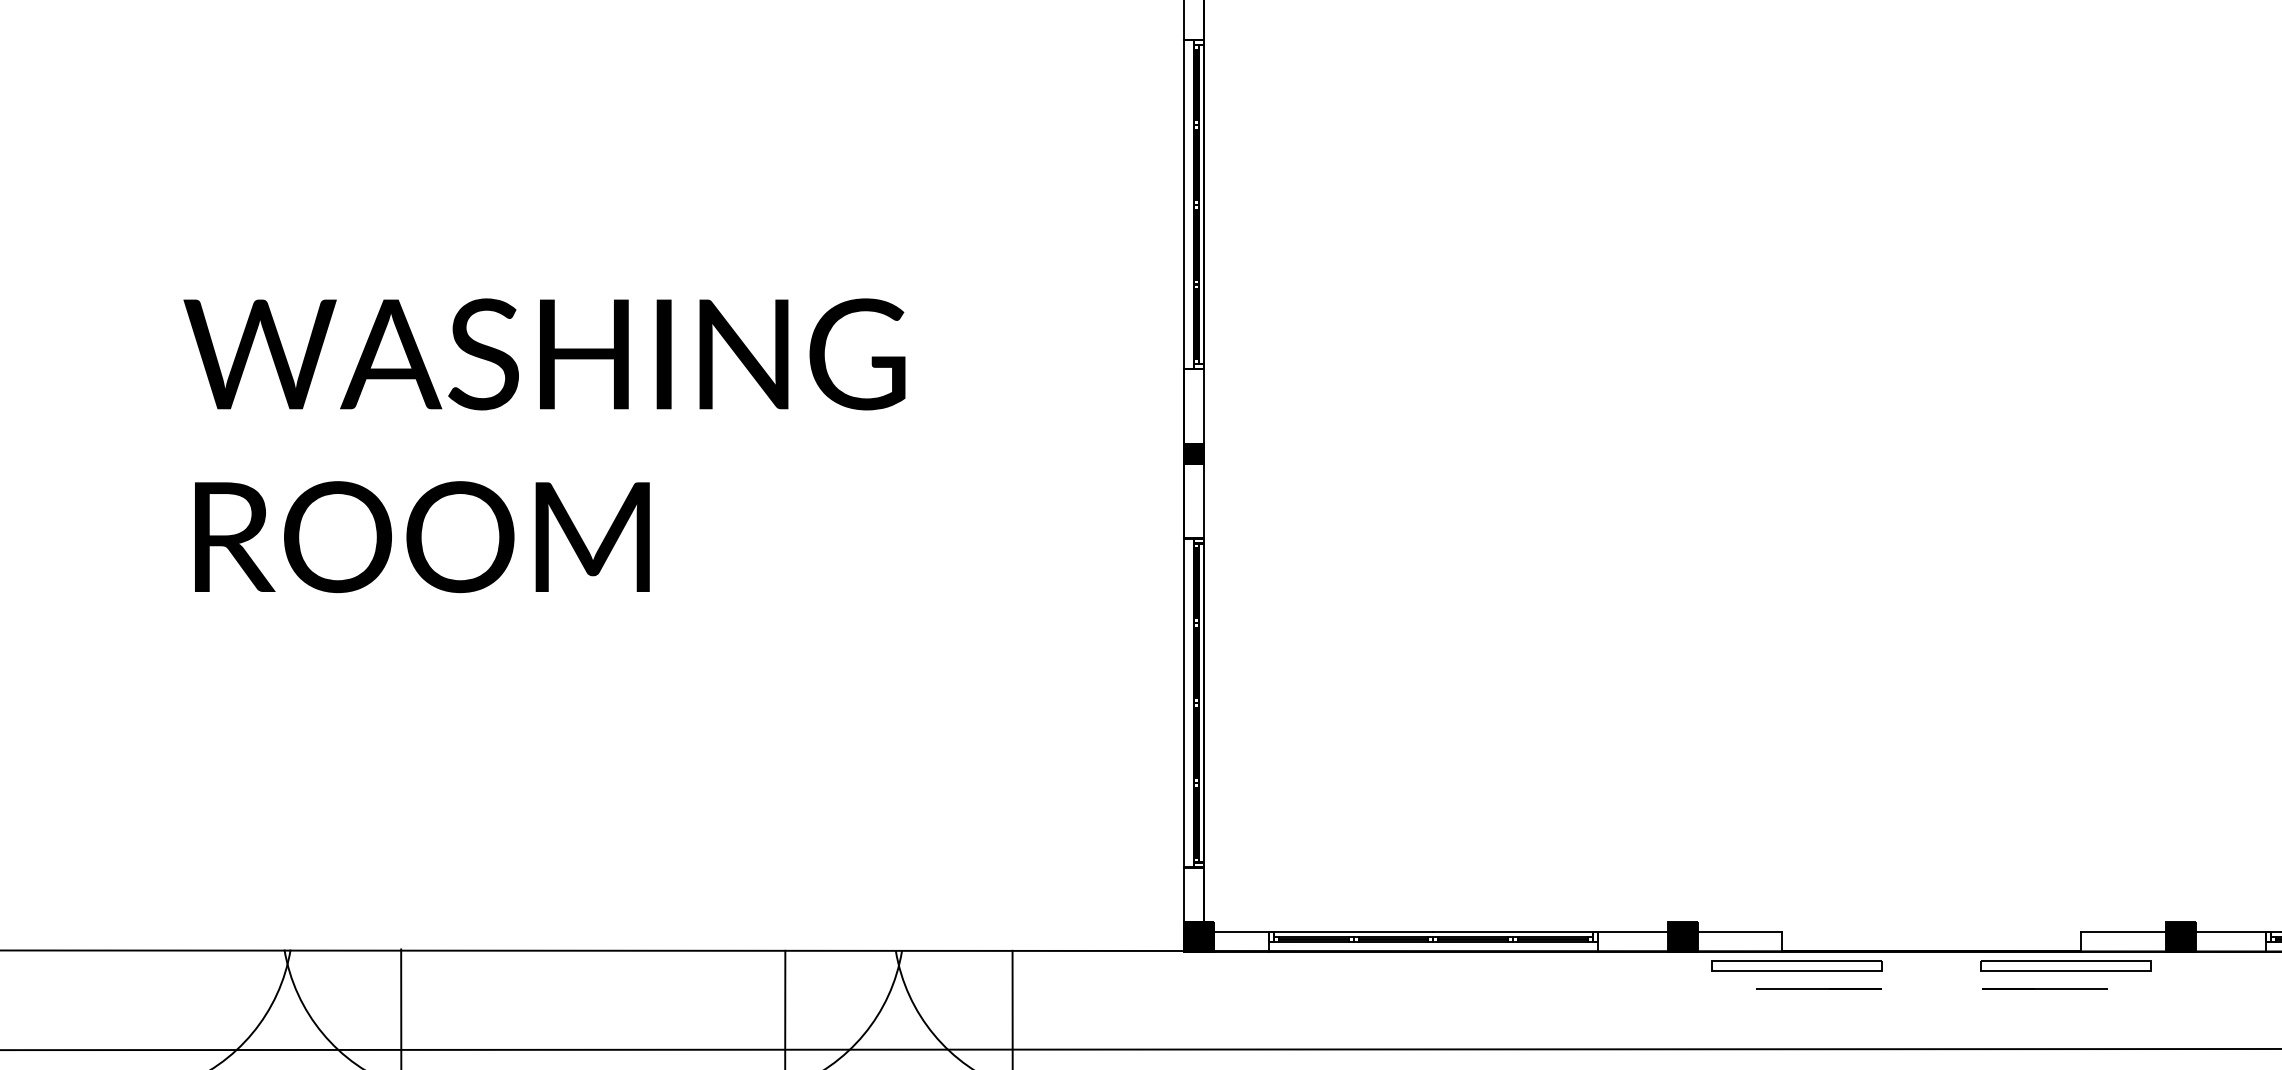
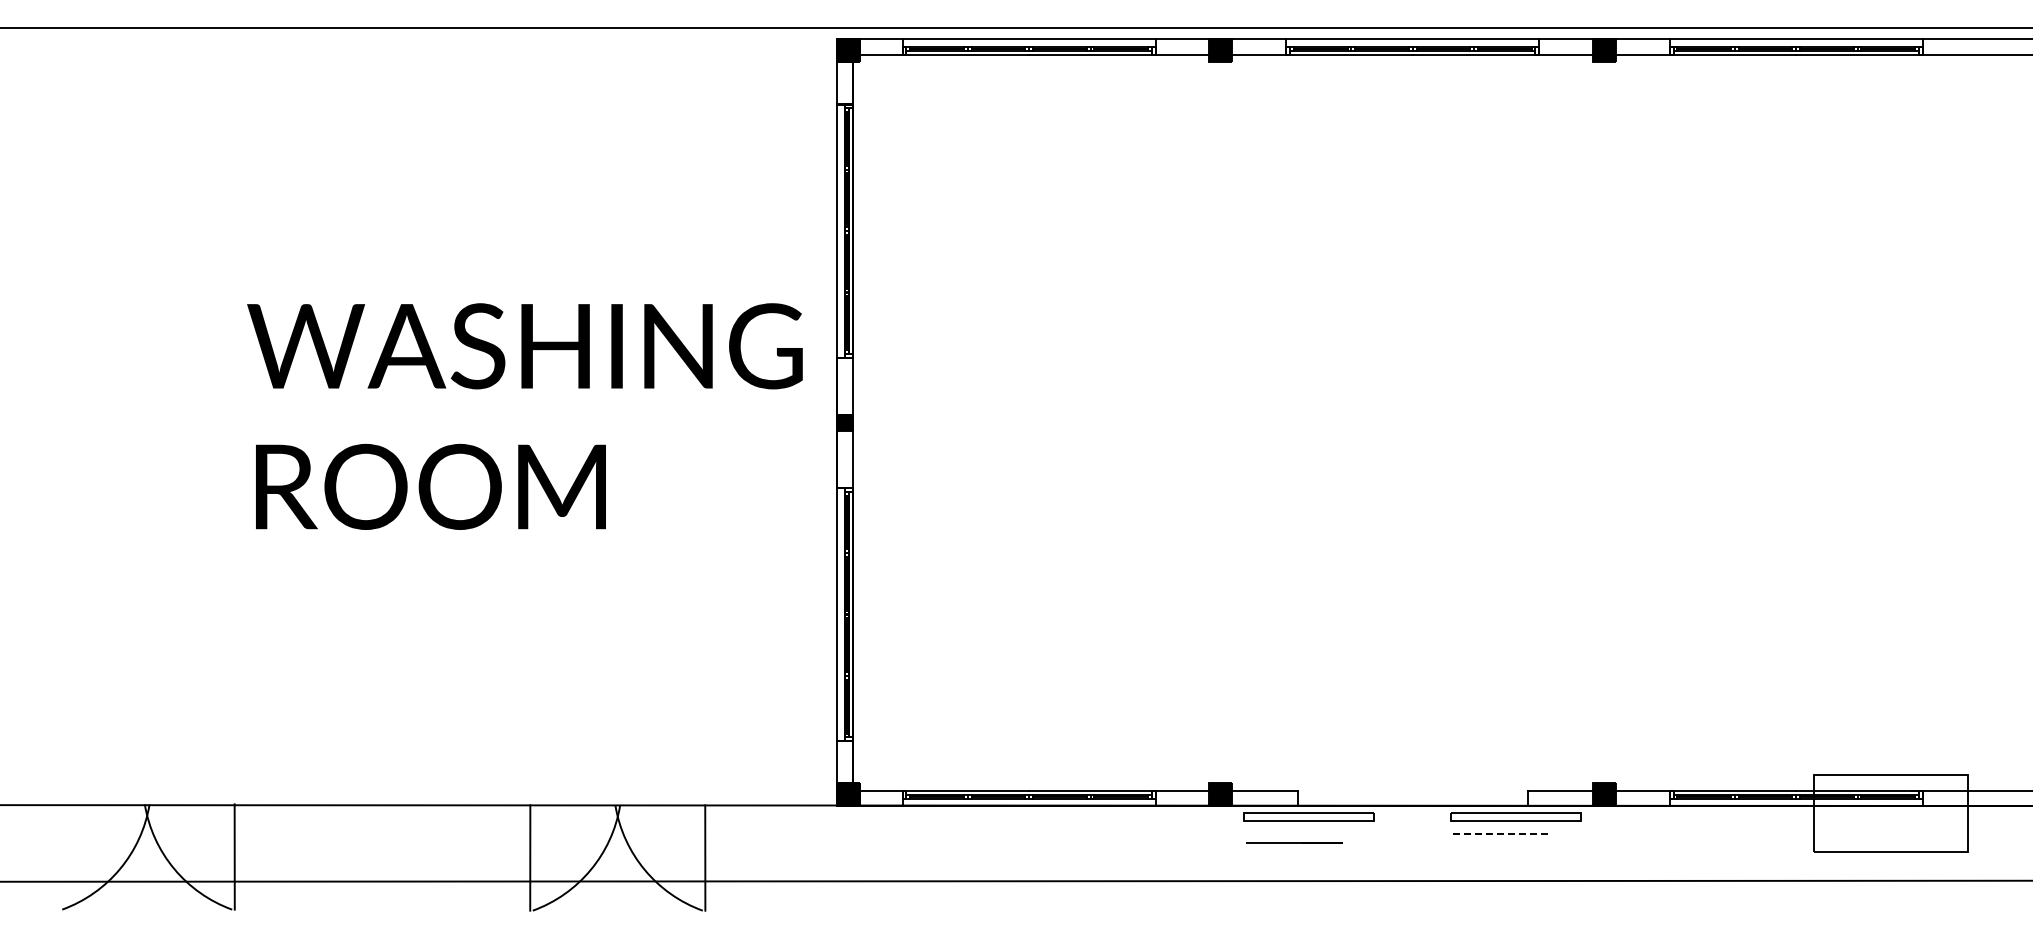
text: (543, 445) -> (524, 416), moved
line: (1818, 987) -> (1294, 842), moved
line: (2017, 988) -> (1478, 834), solid -> dashed

